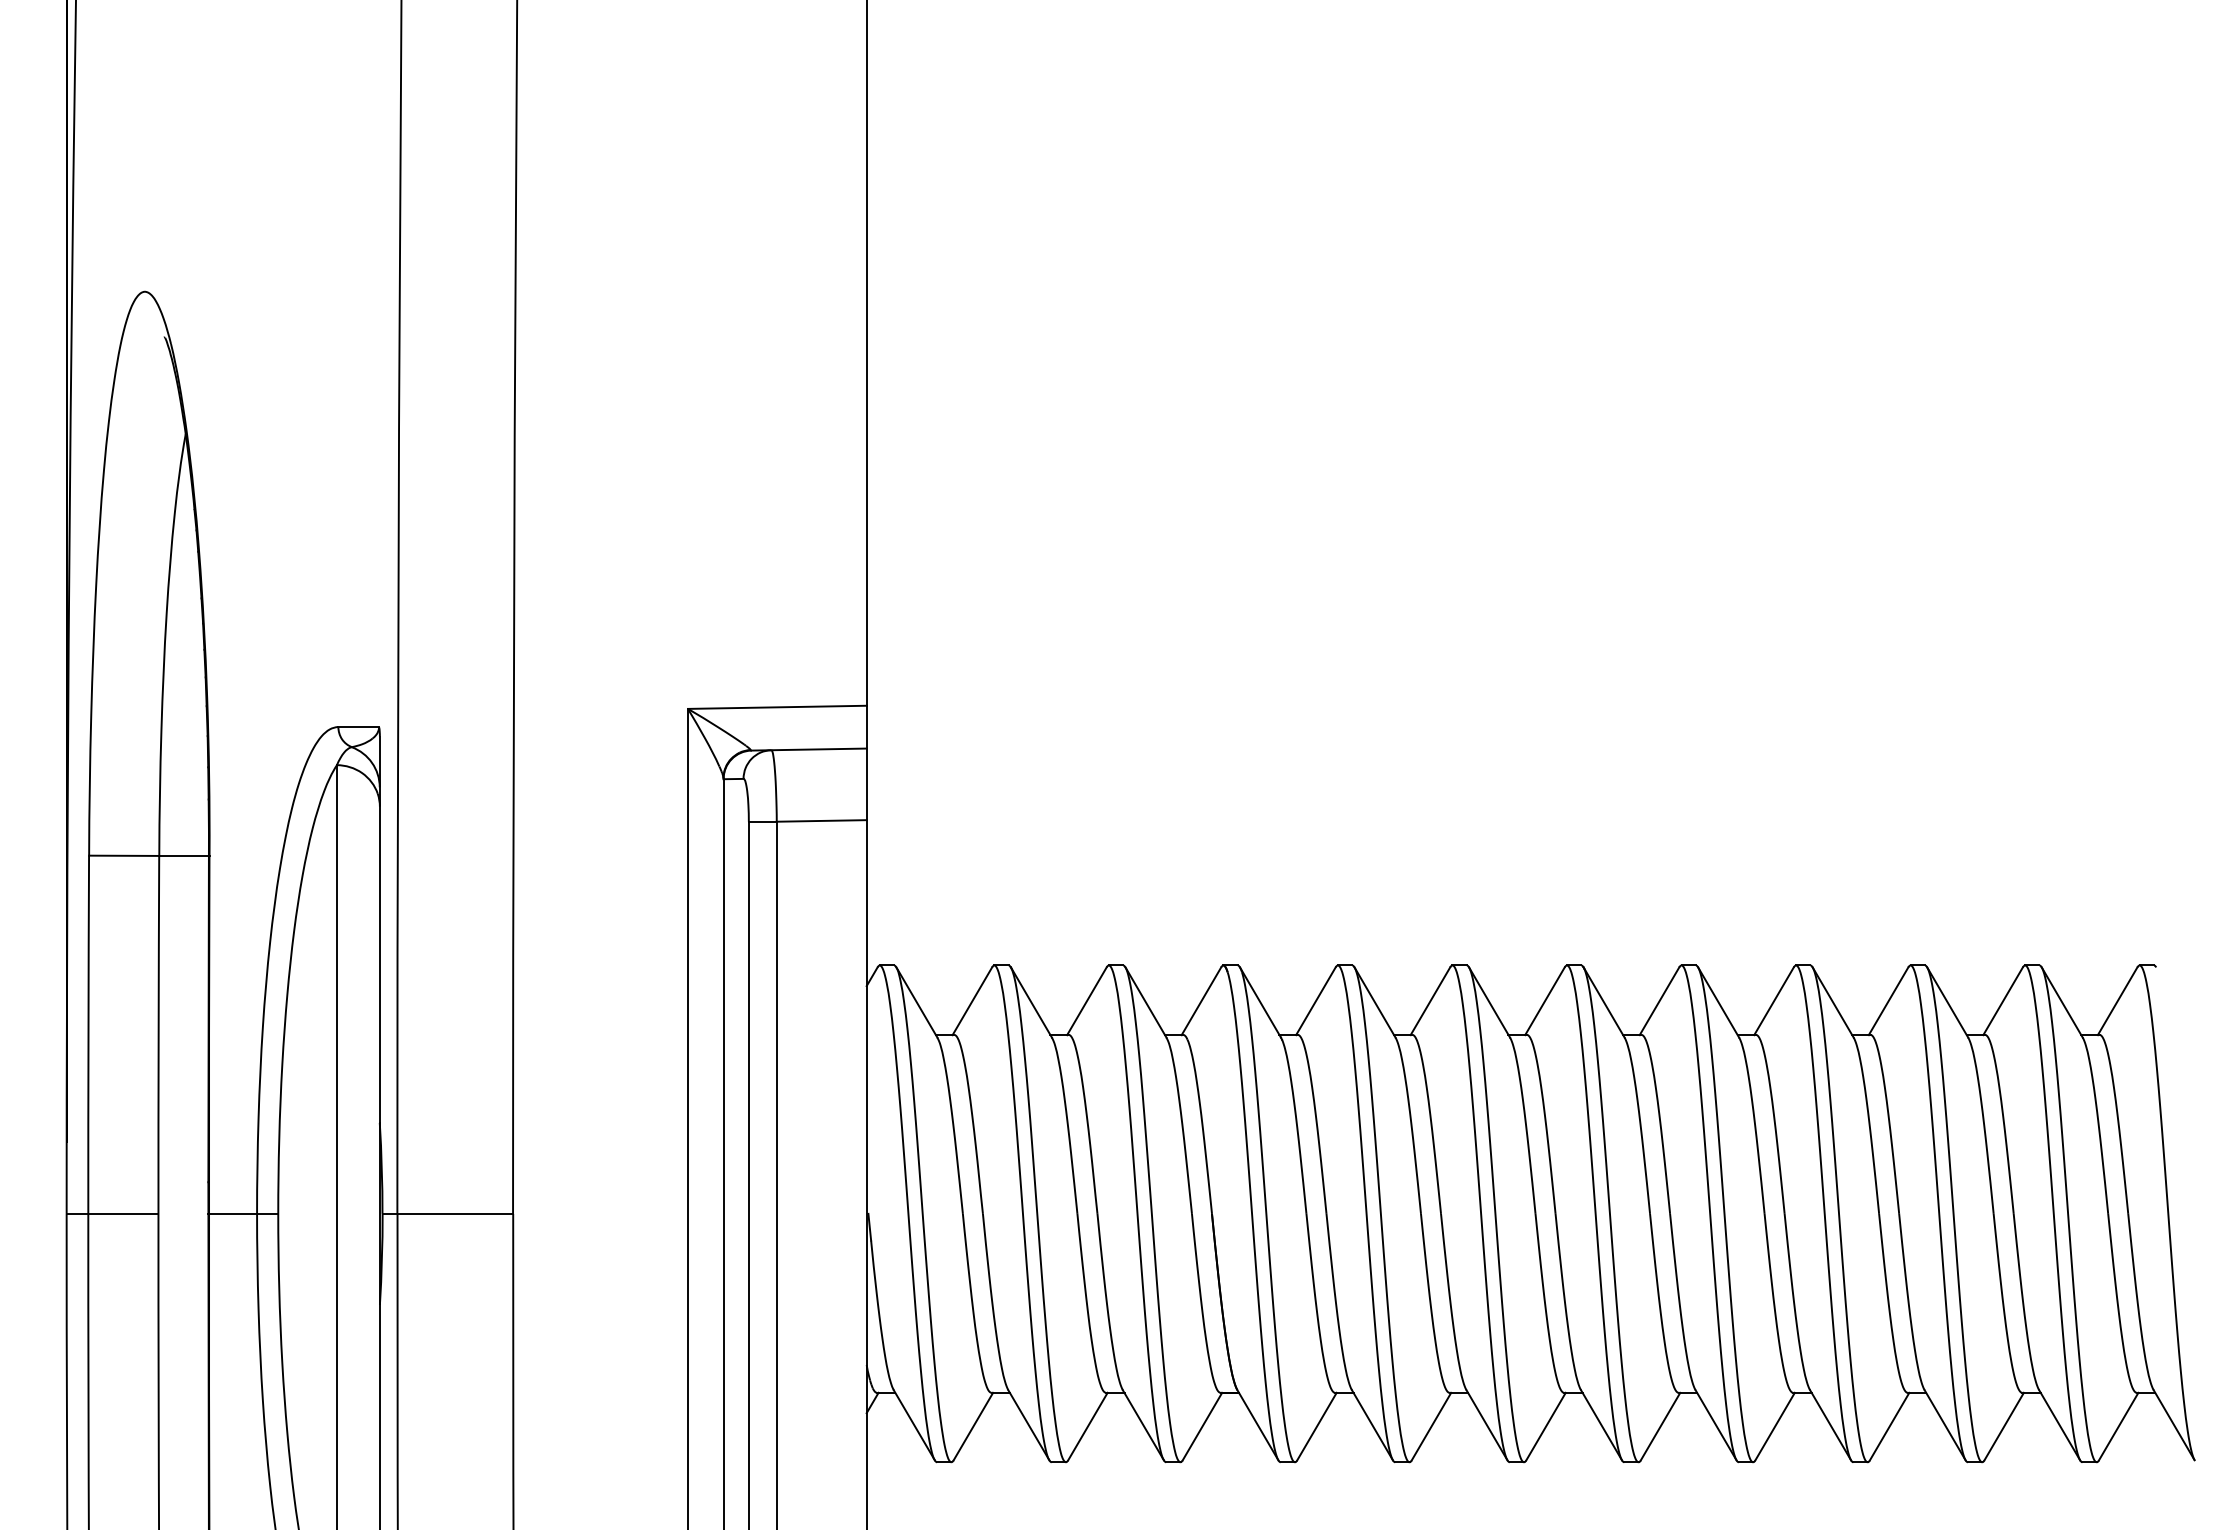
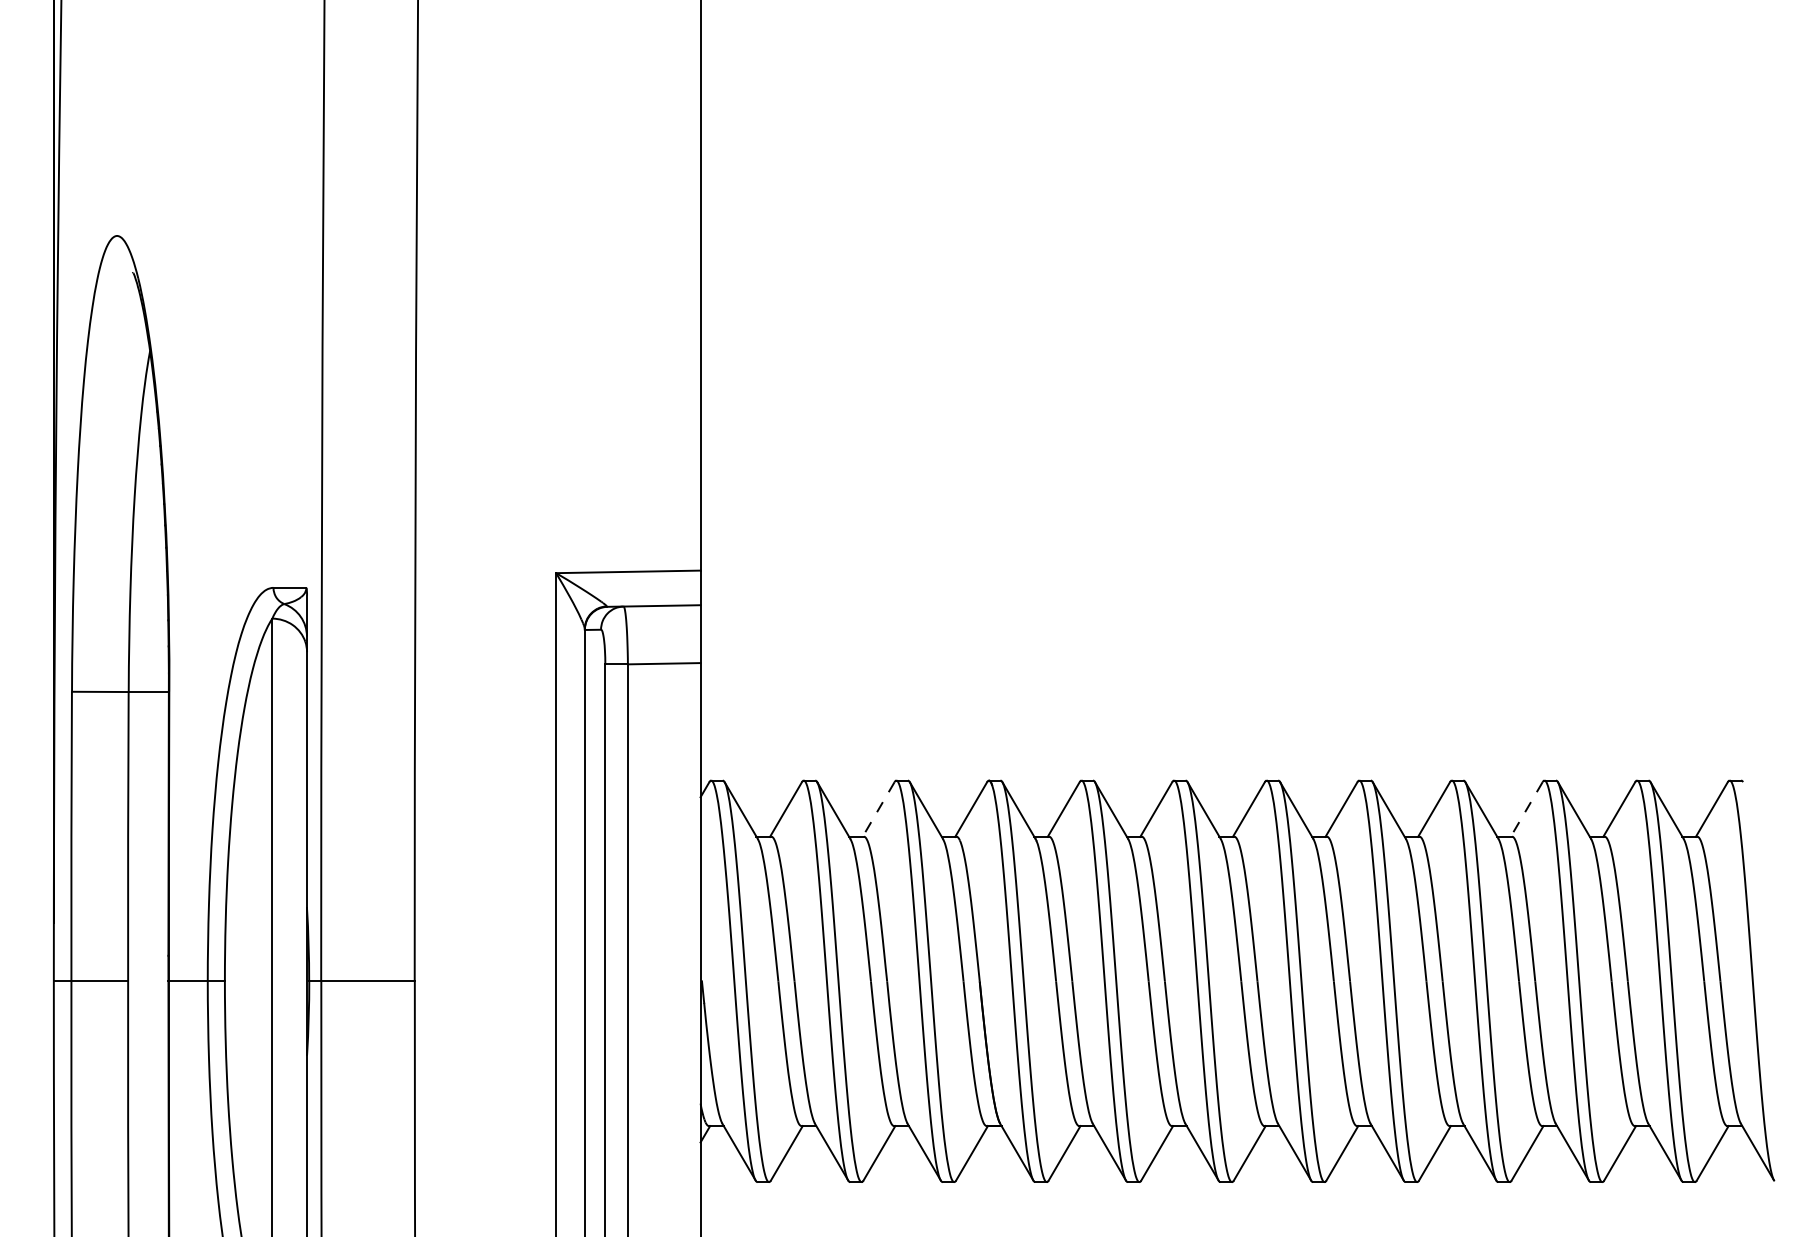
line: (1086, 1001) -> (878, 809), solid -> dashed
line: (1888, 1001) -> (1526, 809), solid -> dashed

